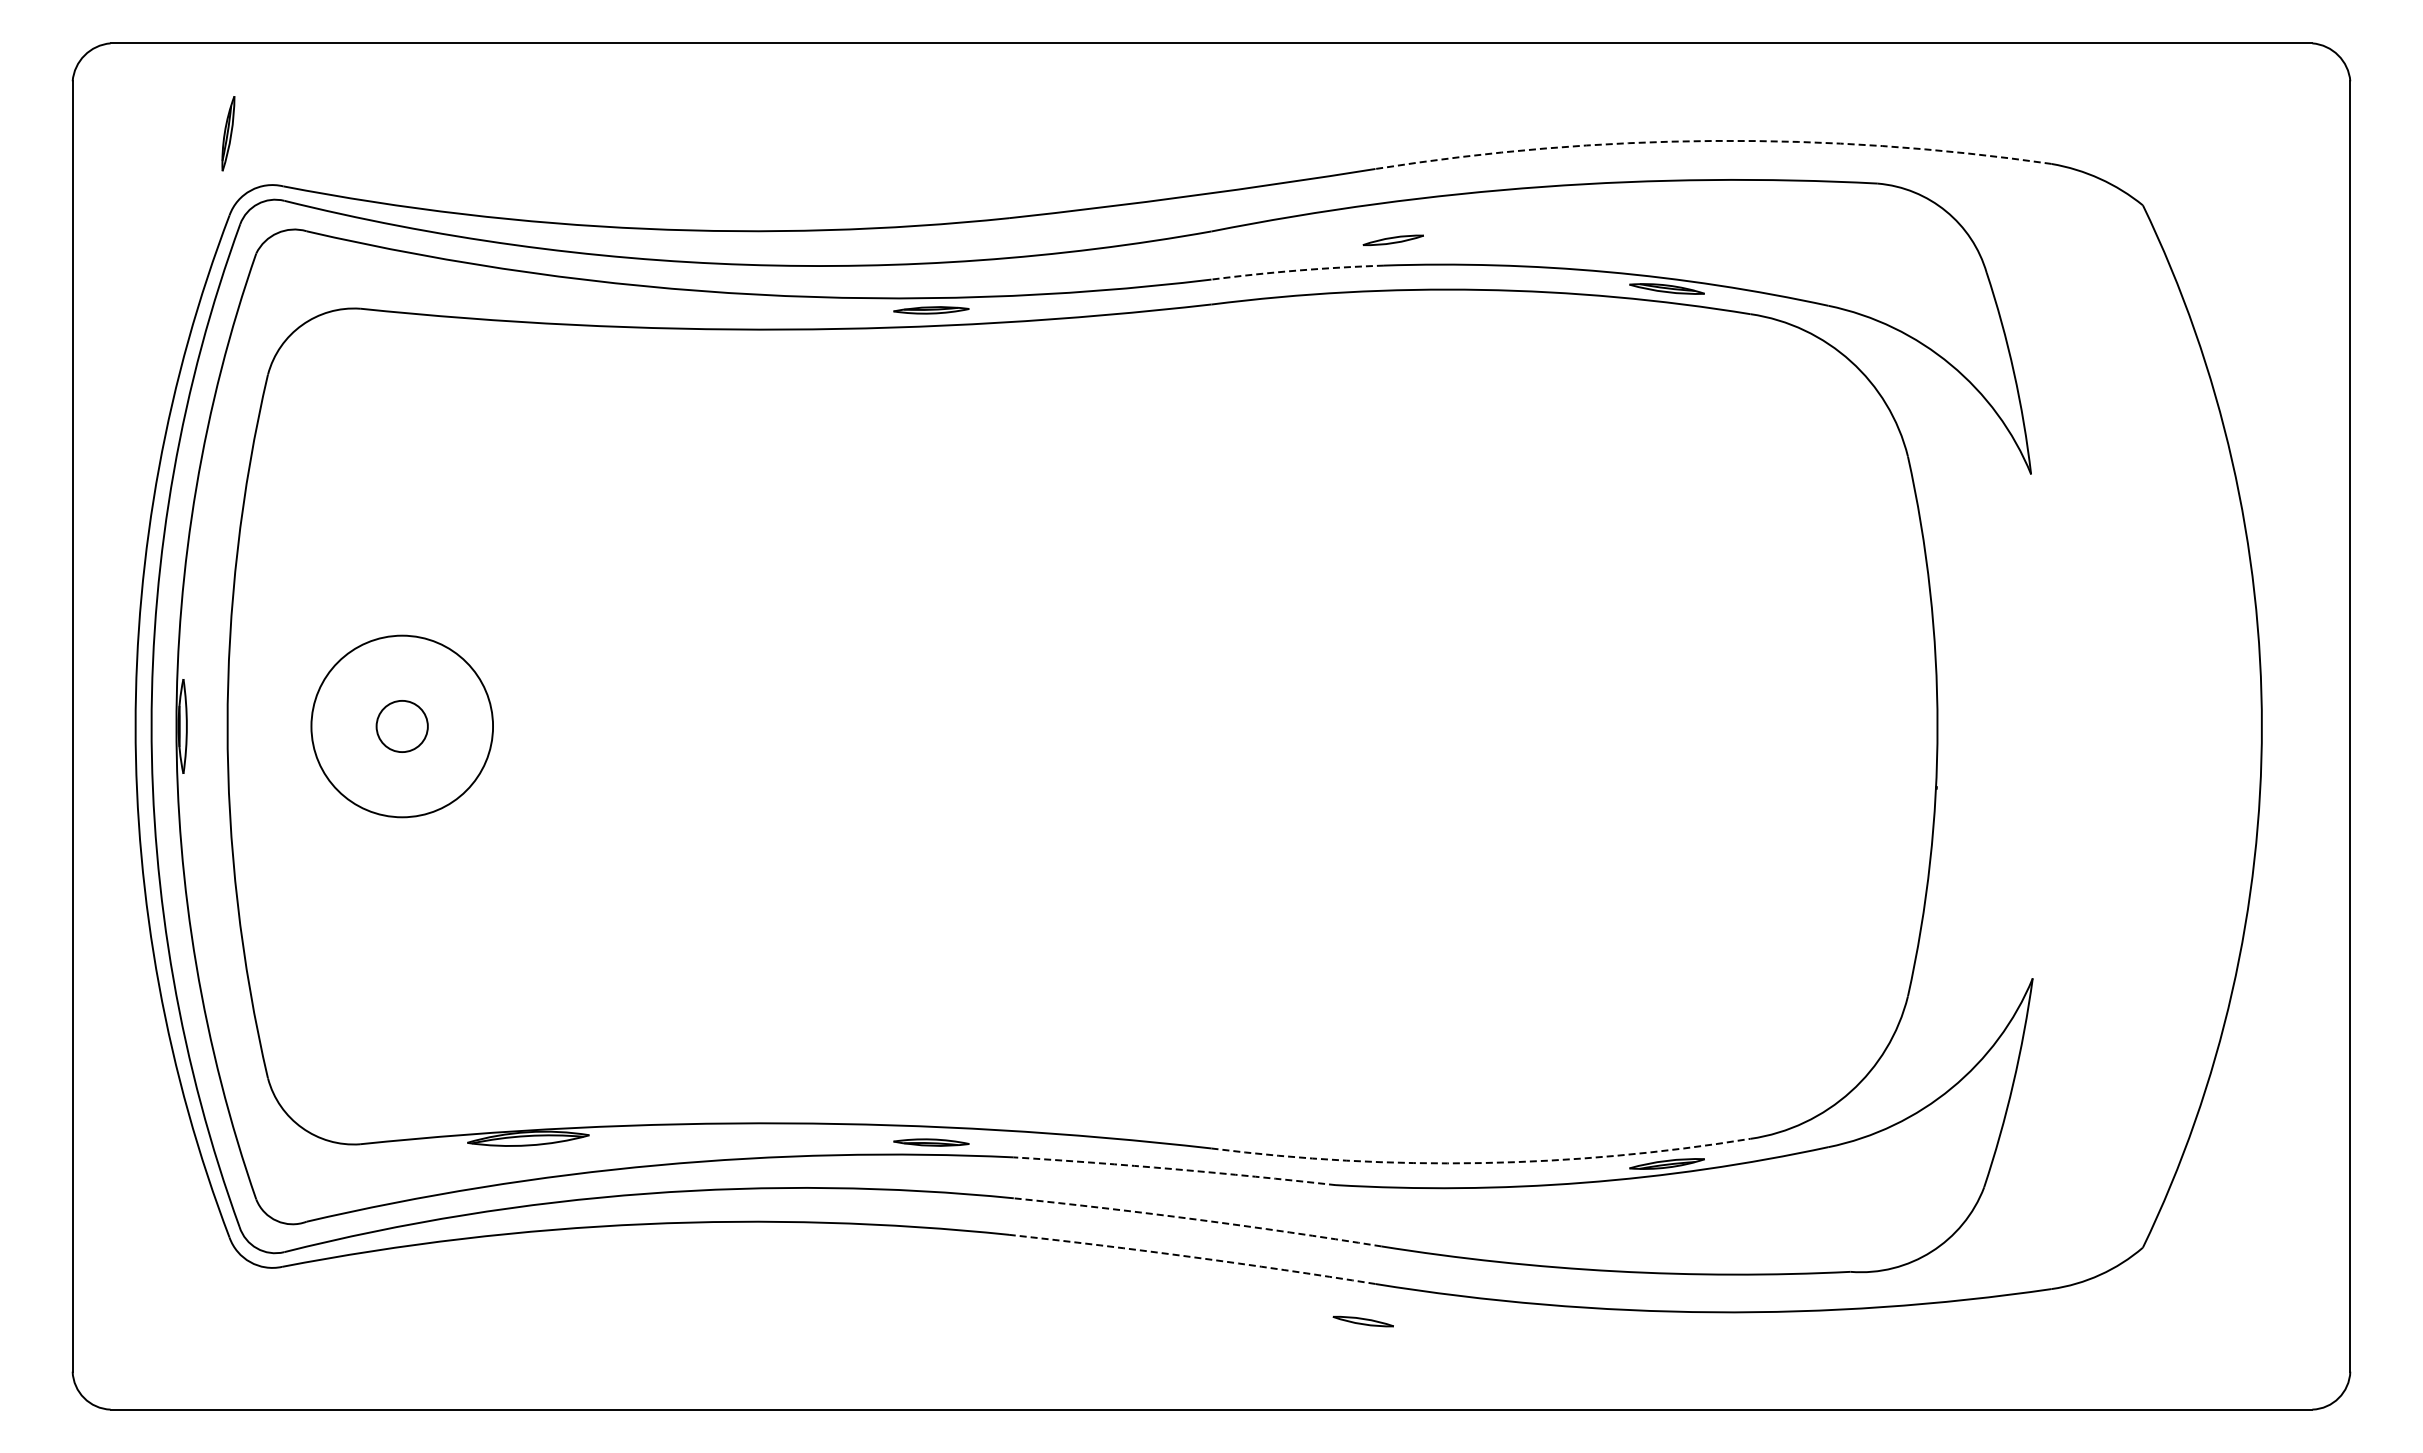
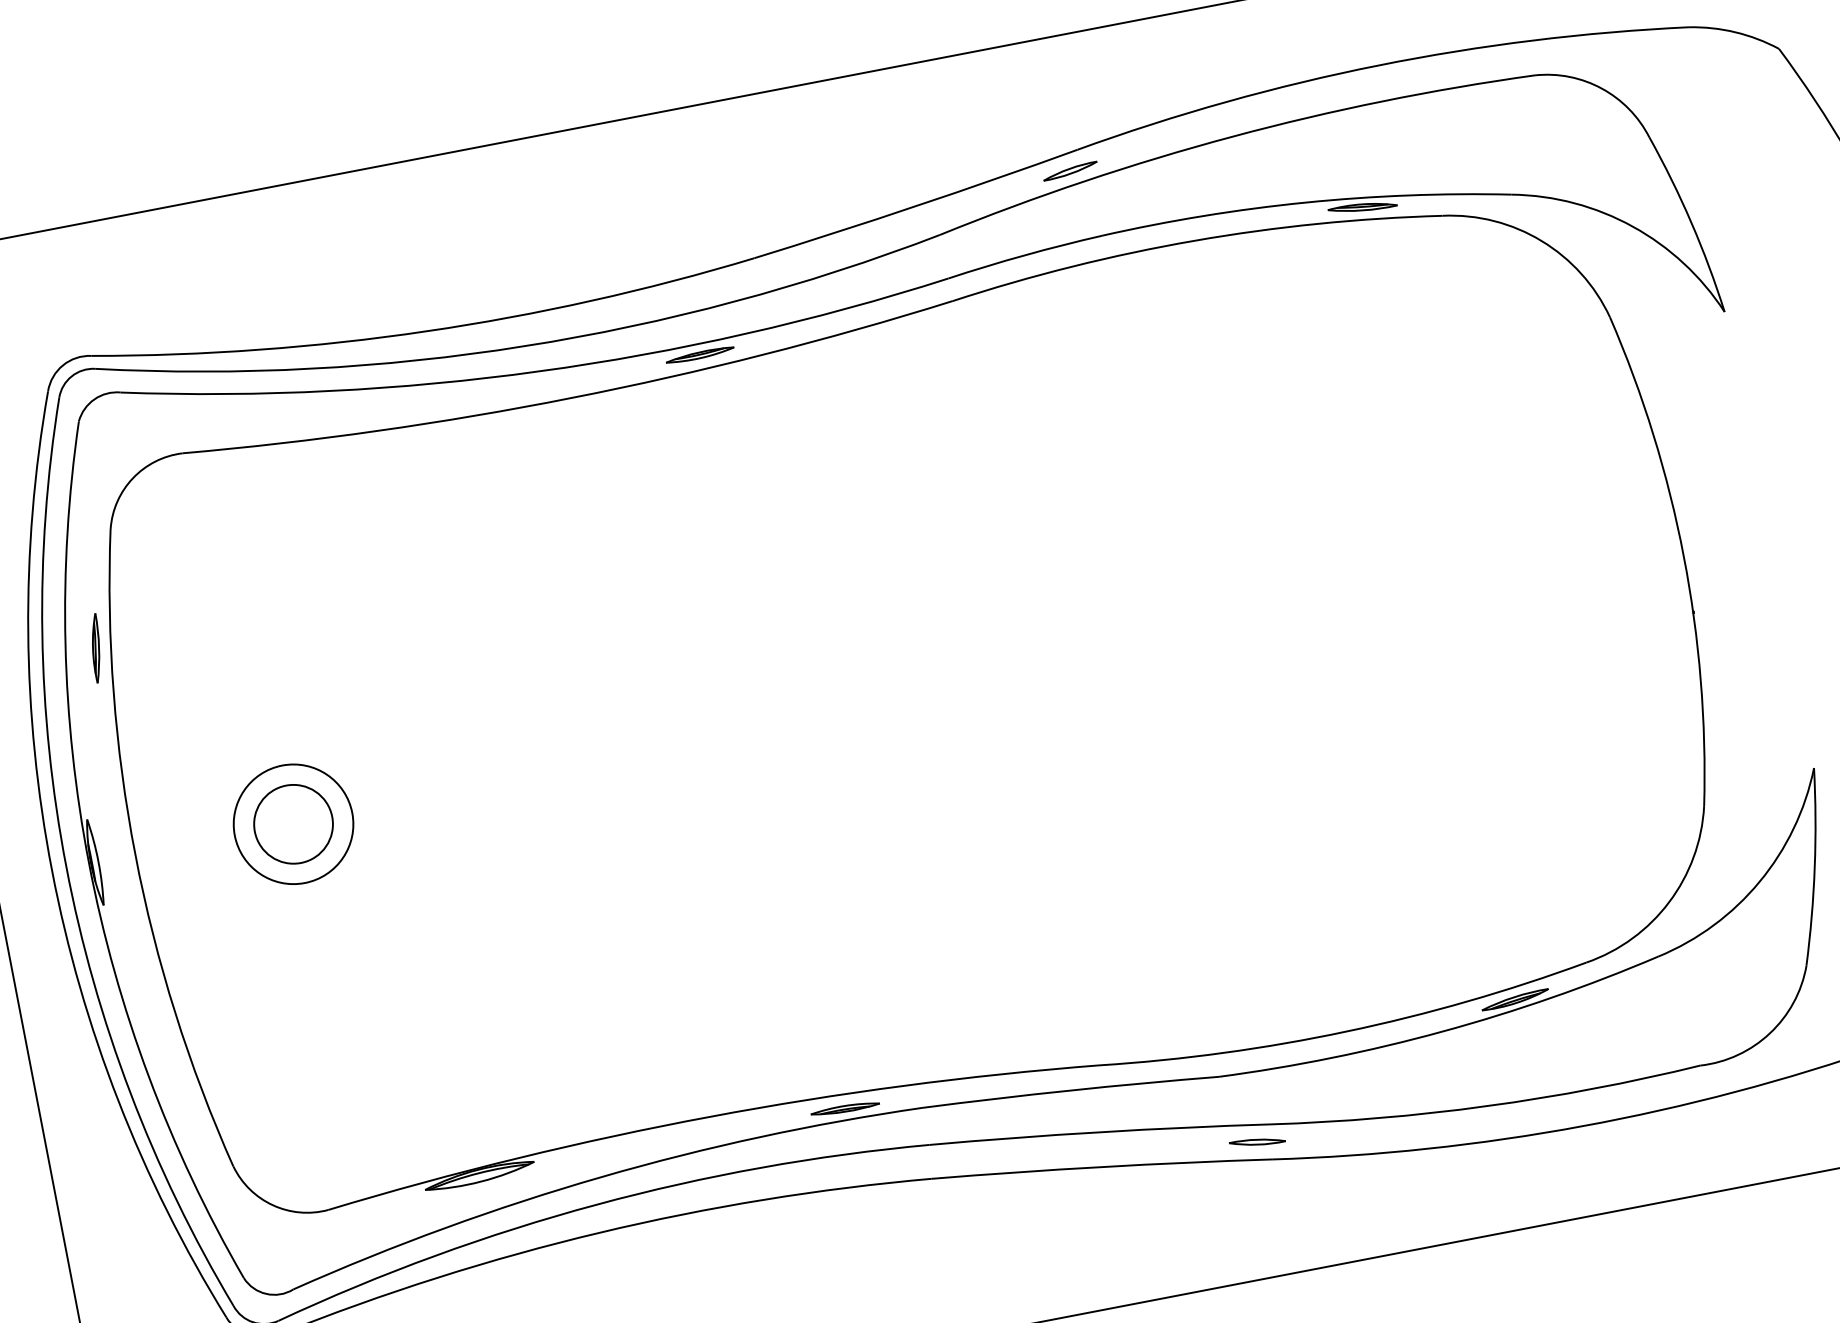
part: (228, 133) -> (96, 648), moved
arc: (1713, 140) -> (1378, 64), dashed -> solid
part: (1392, 239) -> (1069, 170), moved
arc: (1297, 270) -> (1024, 255), dashed -> solid
circle: (401, 726) -> (292, 824), size x1.67
circle: (402, 726) -> (293, 824), size x0.71
arc: (1481, 1163) -> (1347, 1031), dashed -> solid
arc: (1174, 1169) -> (1070, 1090), dashed -> solid
arc: (1197, 1219) -> (1099, 1132), dashed -> solid
arc: (1192, 1257) -> (1101, 1167), dashed -> solid
part: (1362, 1321) -> (1256, 1142), moved

